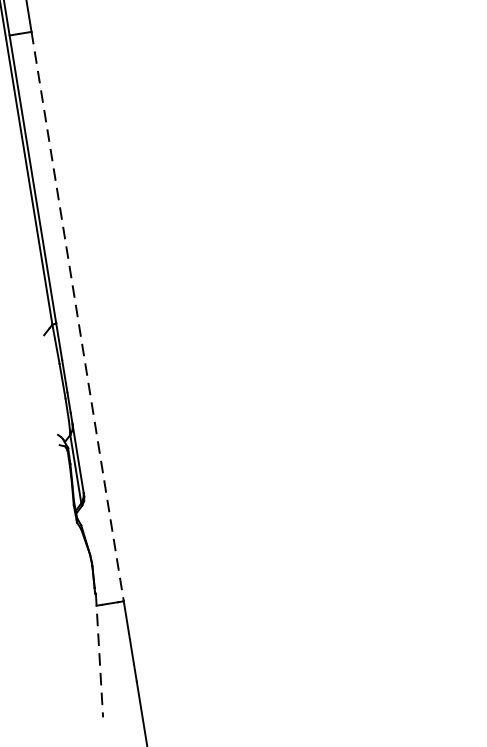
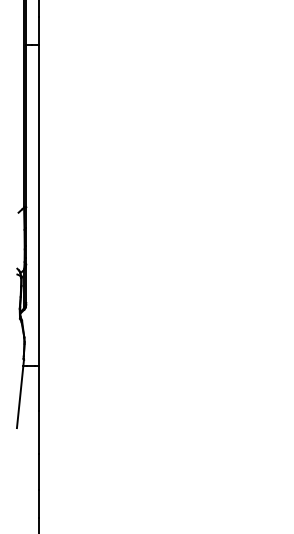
line: (77, 316) -> (38, 205), dashed -> solid
line: (99, 656) -> (20, 394), dashed -> solid

